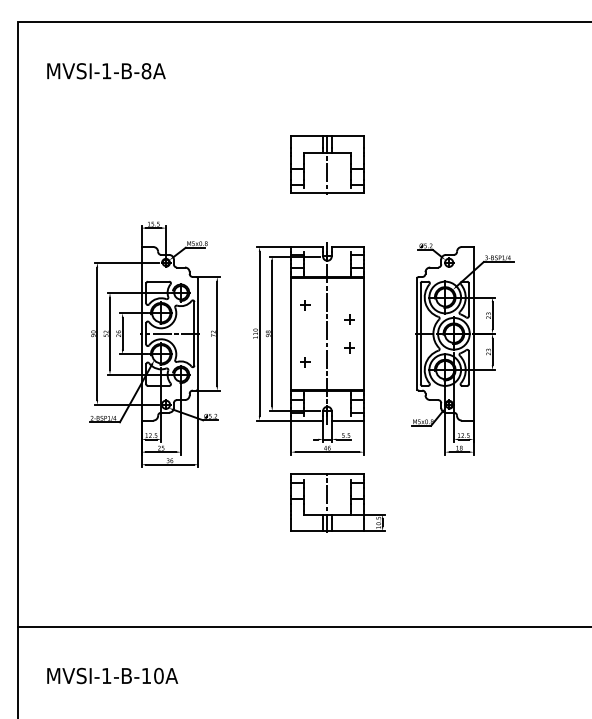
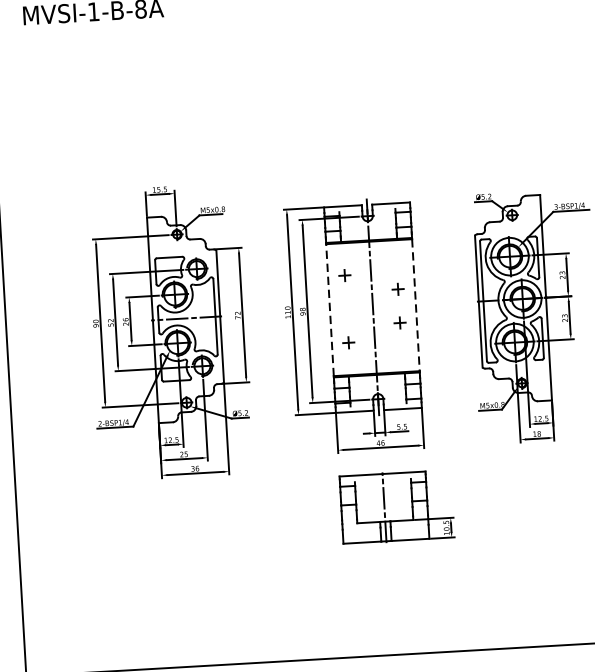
part: (327, 164) -> (361, 107), removed
line: (291, 333) -> (330, 309), solid -> dashed
line: (363, 333) -> (415, 304), solid -> dashed

